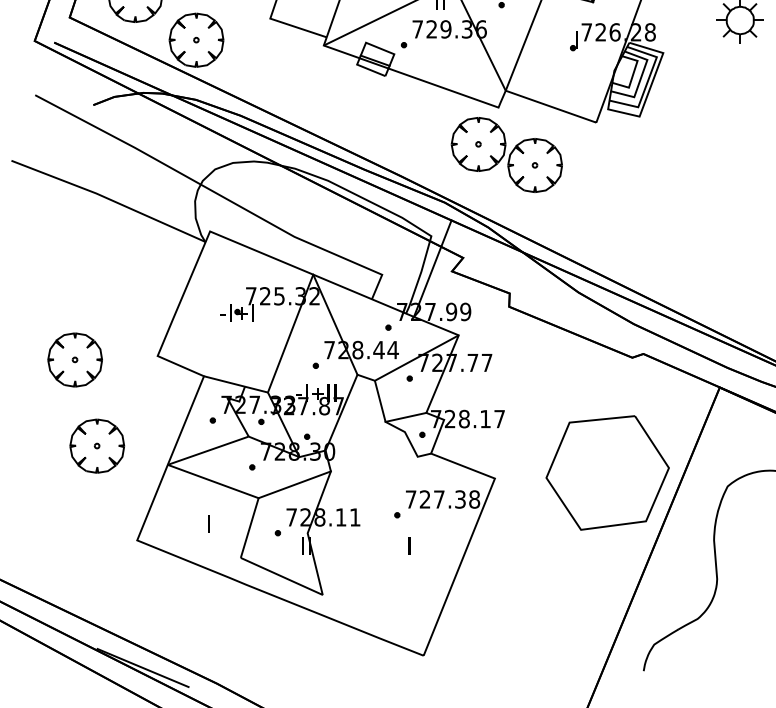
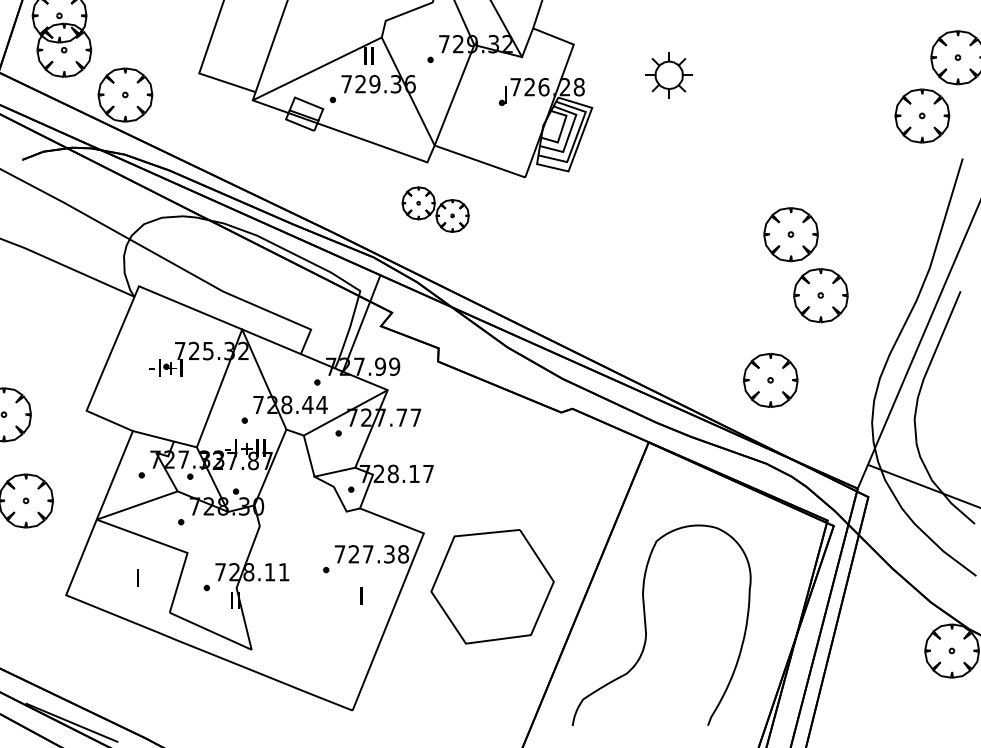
part: (506, 154) -> (435, 209), size x0.6
part: (607, 472) -> (492, 586), moved
line: (294, 484) -> (223, 539), removed
text: (409, 545) -> (361, 595), moved

